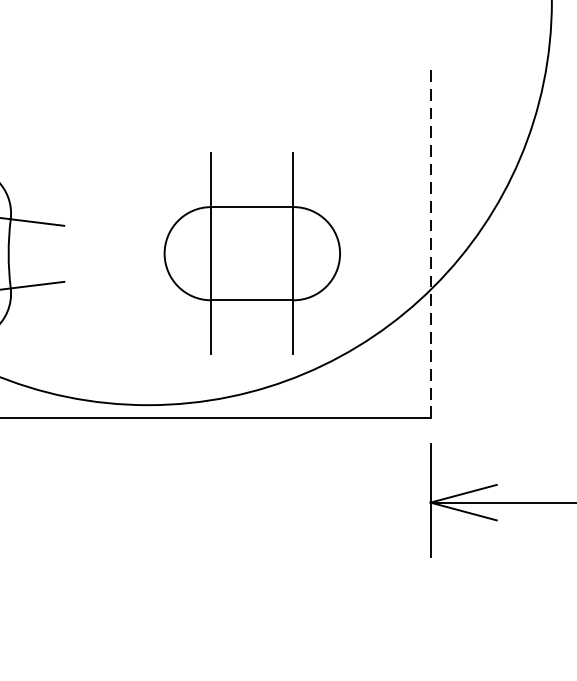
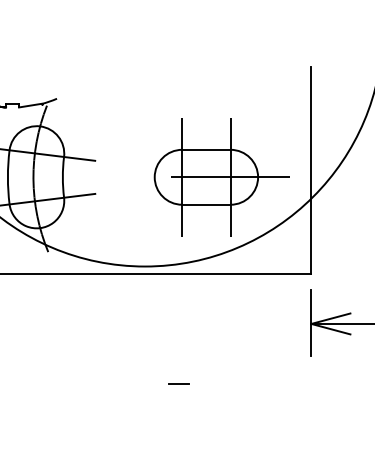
line: (430, 242) -> (311, 170), dashed -> solid
line: (293, 254) -> (230, 177), added
line: (204, 603) -> (178, 383), added

